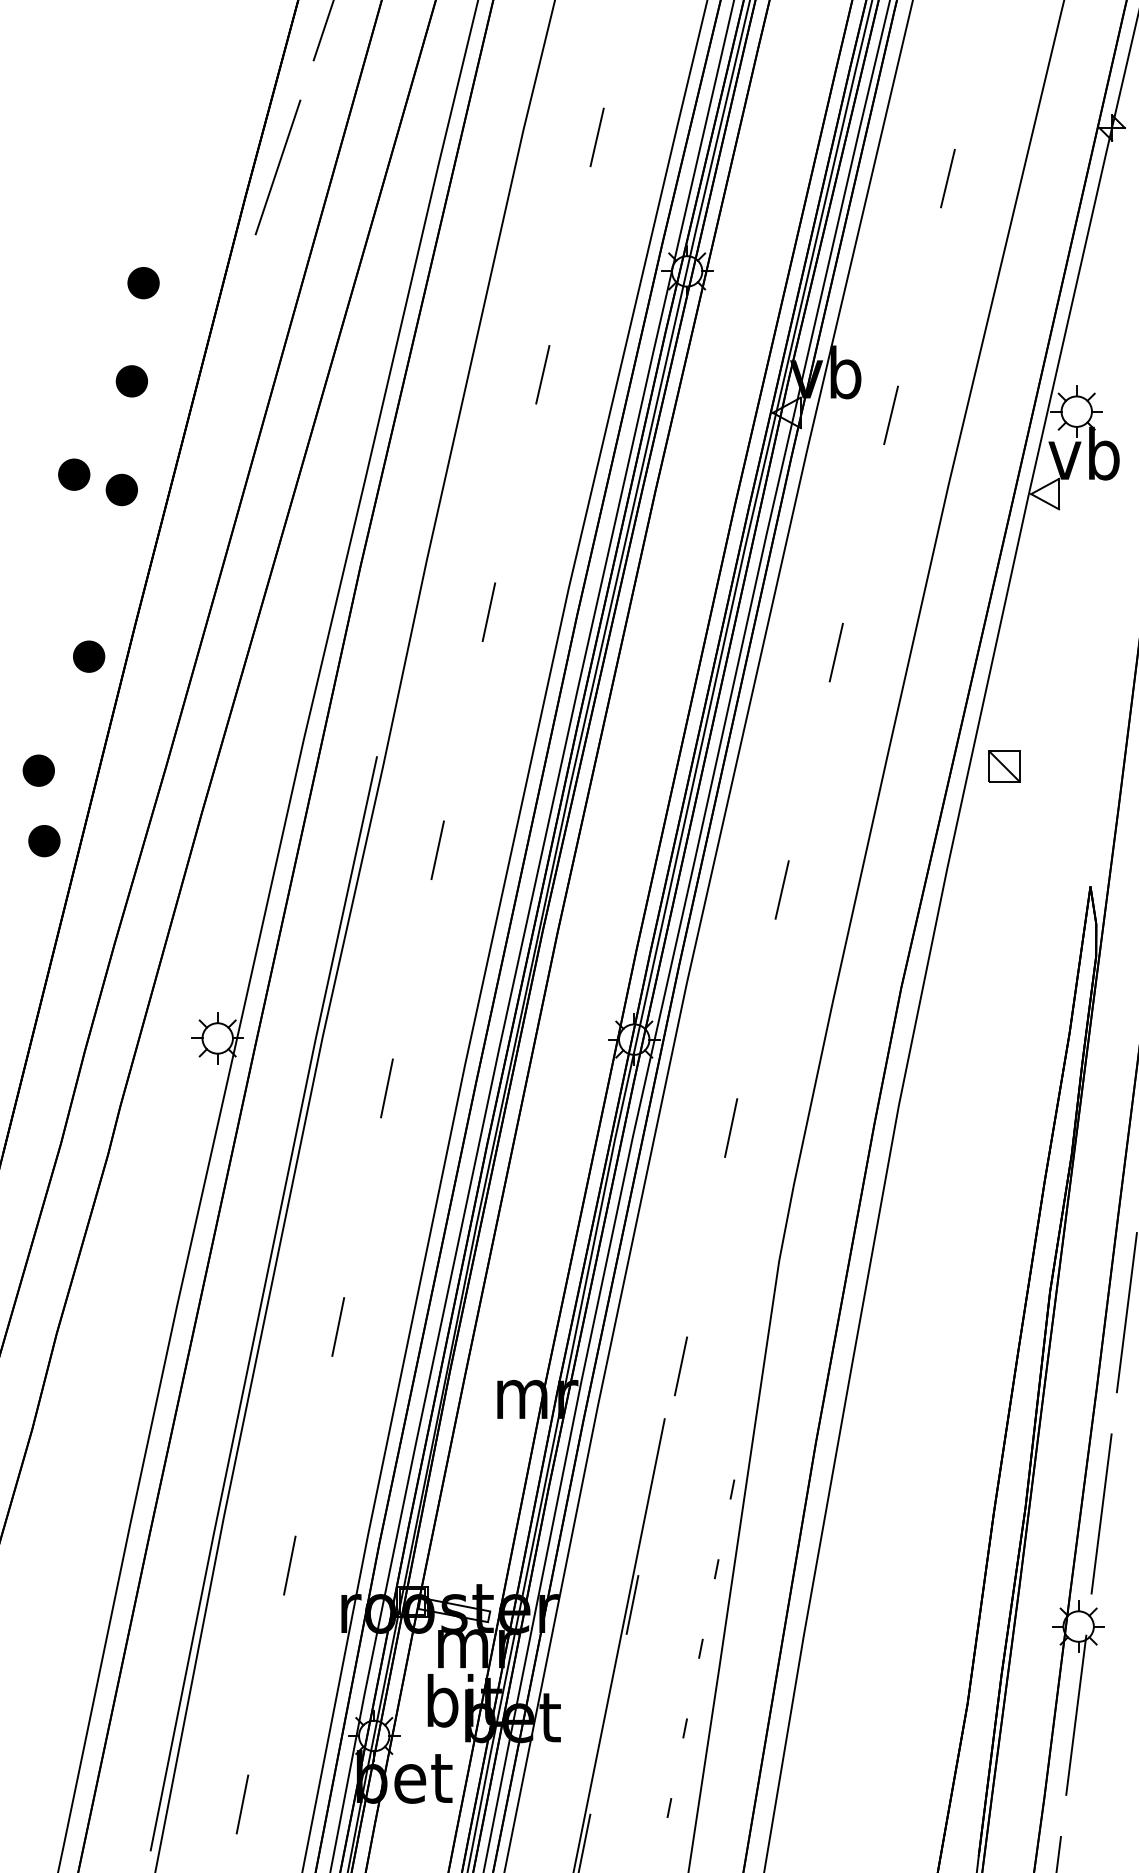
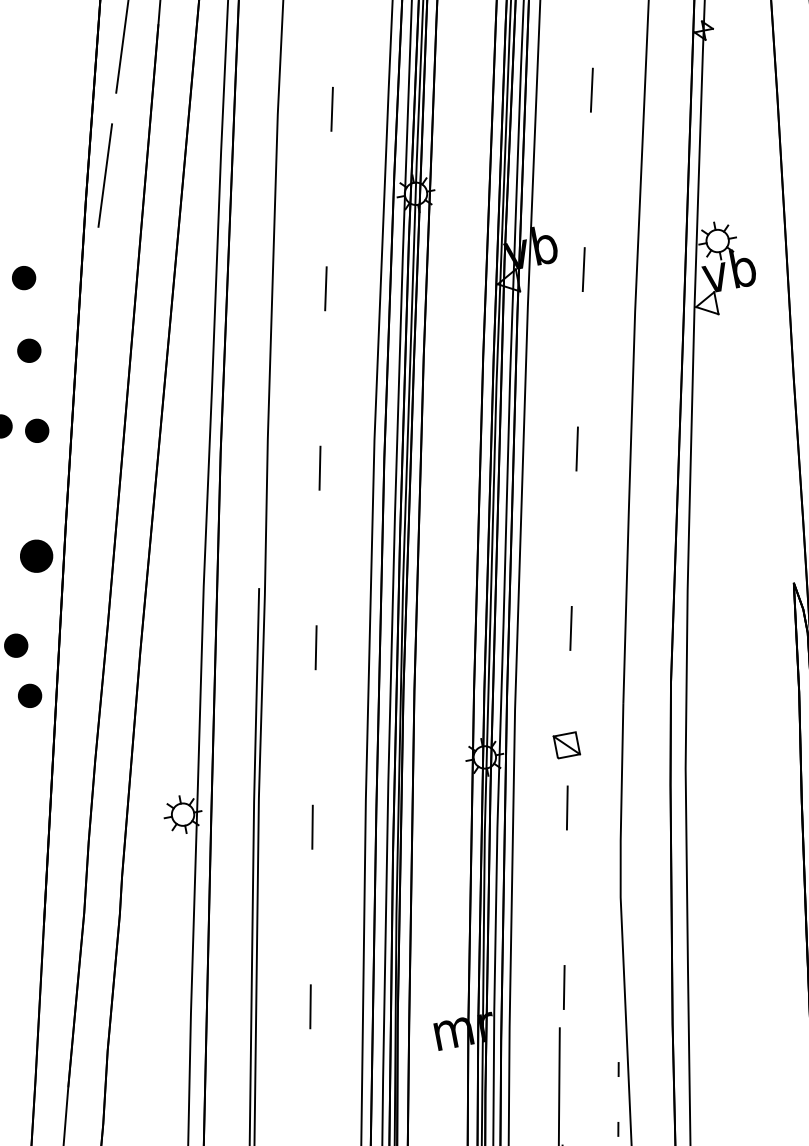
part: (89, 656) -> (36, 555), size x1.4
part: (1004, 766) -> (566, 745), moved

